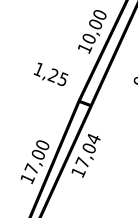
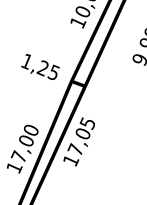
text: (50, 73) -> (39, 66), moved
text: (93, 138) -> (87, 122), 17,04 -> 17,05

